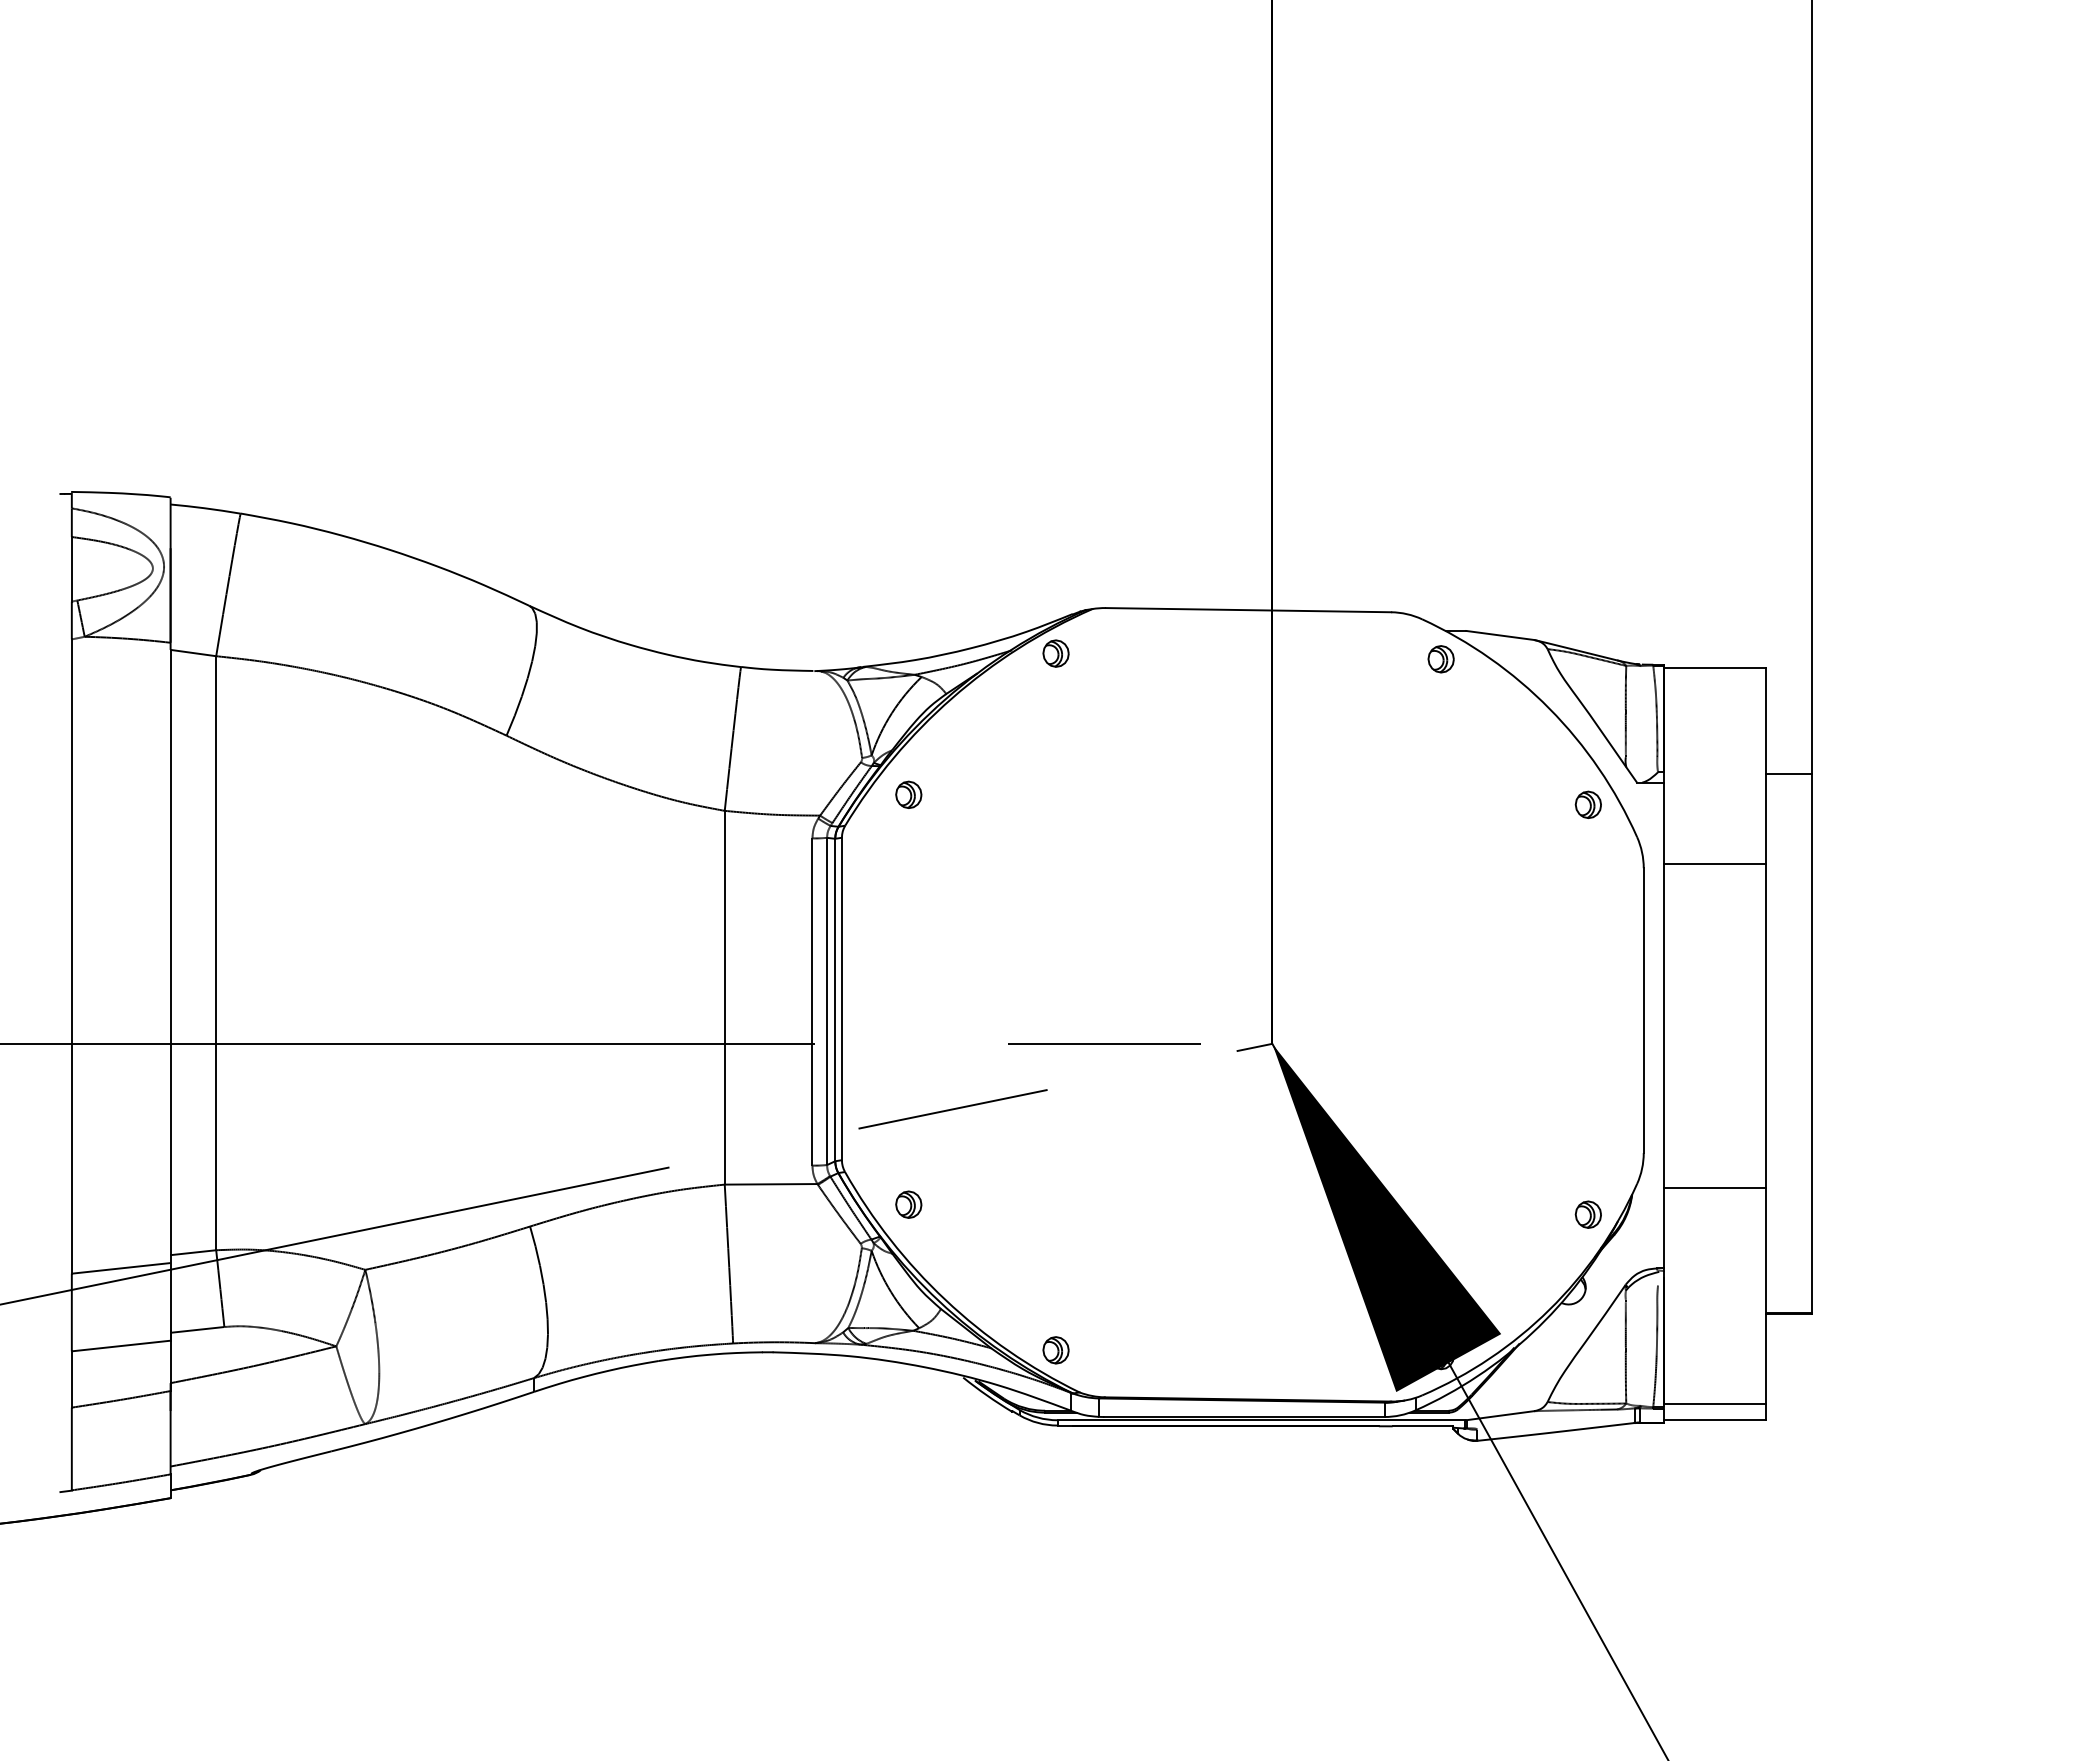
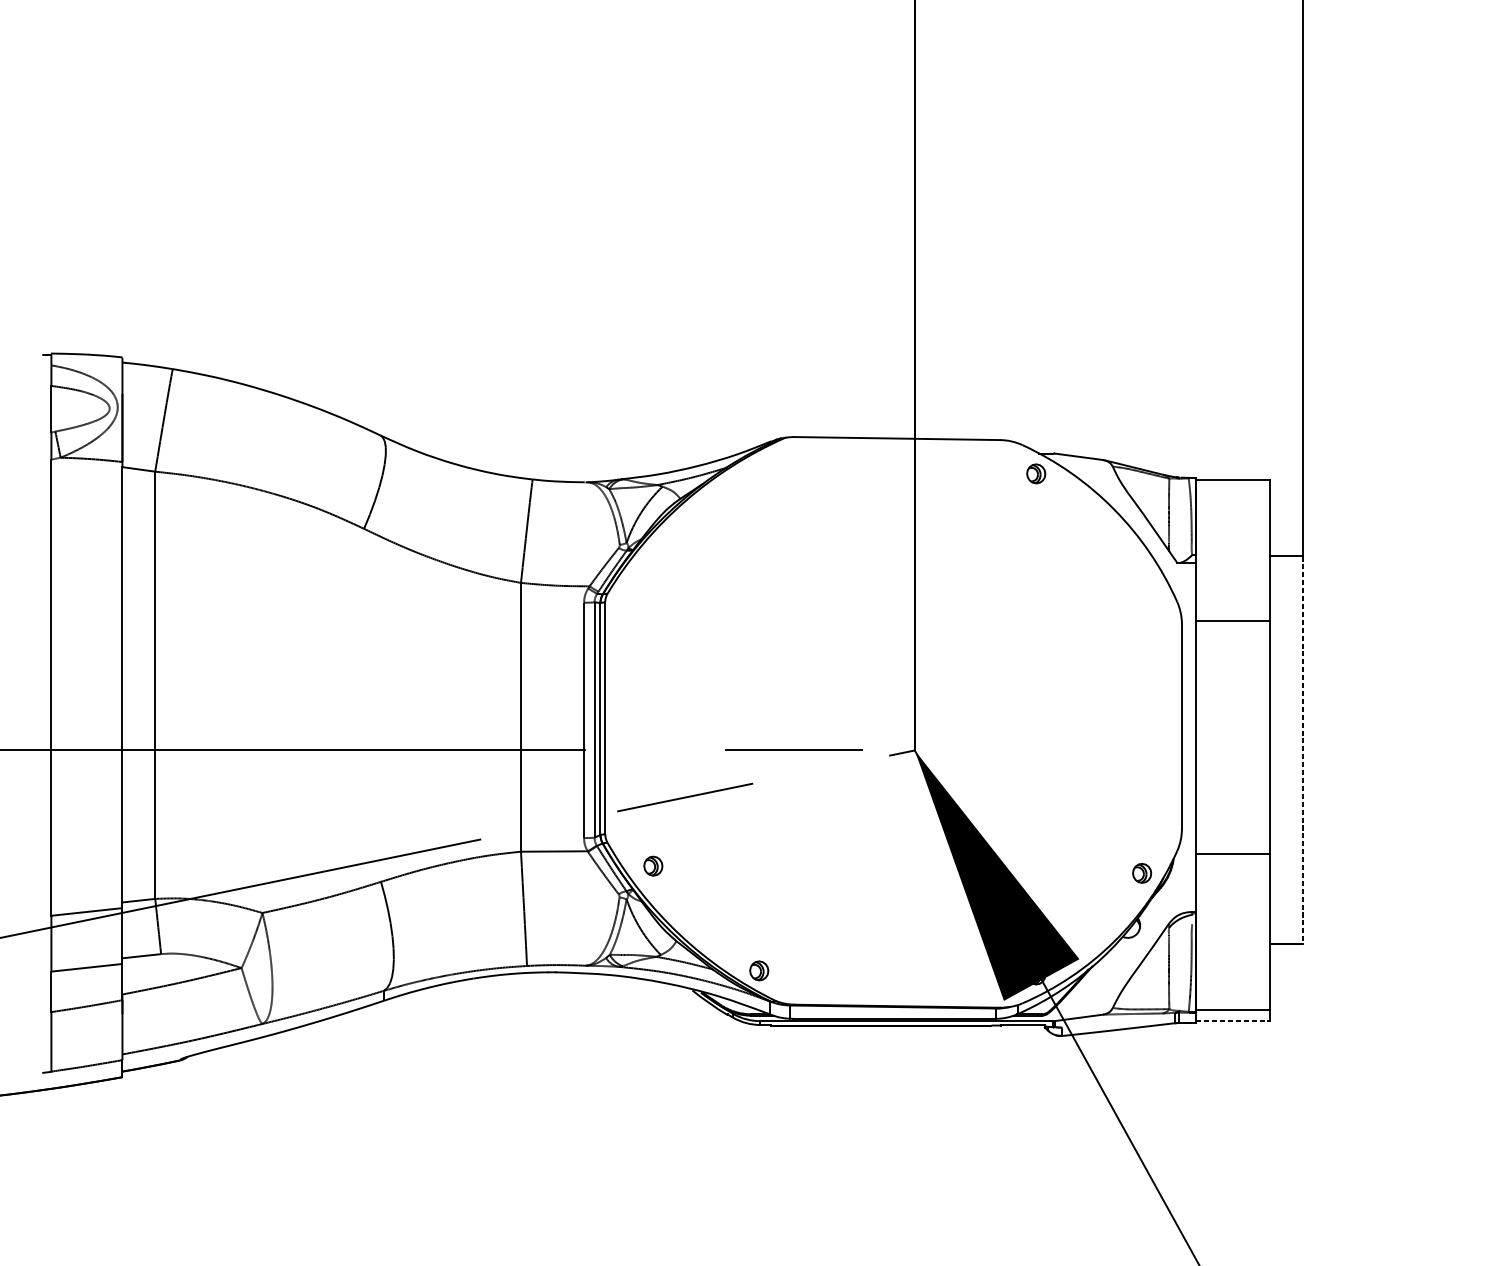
part: (1055, 653) -> (758, 469), removed
part: (908, 794) -> (653, 571), removed
part: (1587, 804) -> (1141, 578), removed
line: (1811, 1043) -> (1302, 750), solid -> dashed
line: (1715, 1419) -> (1233, 1020), solid -> dashed

